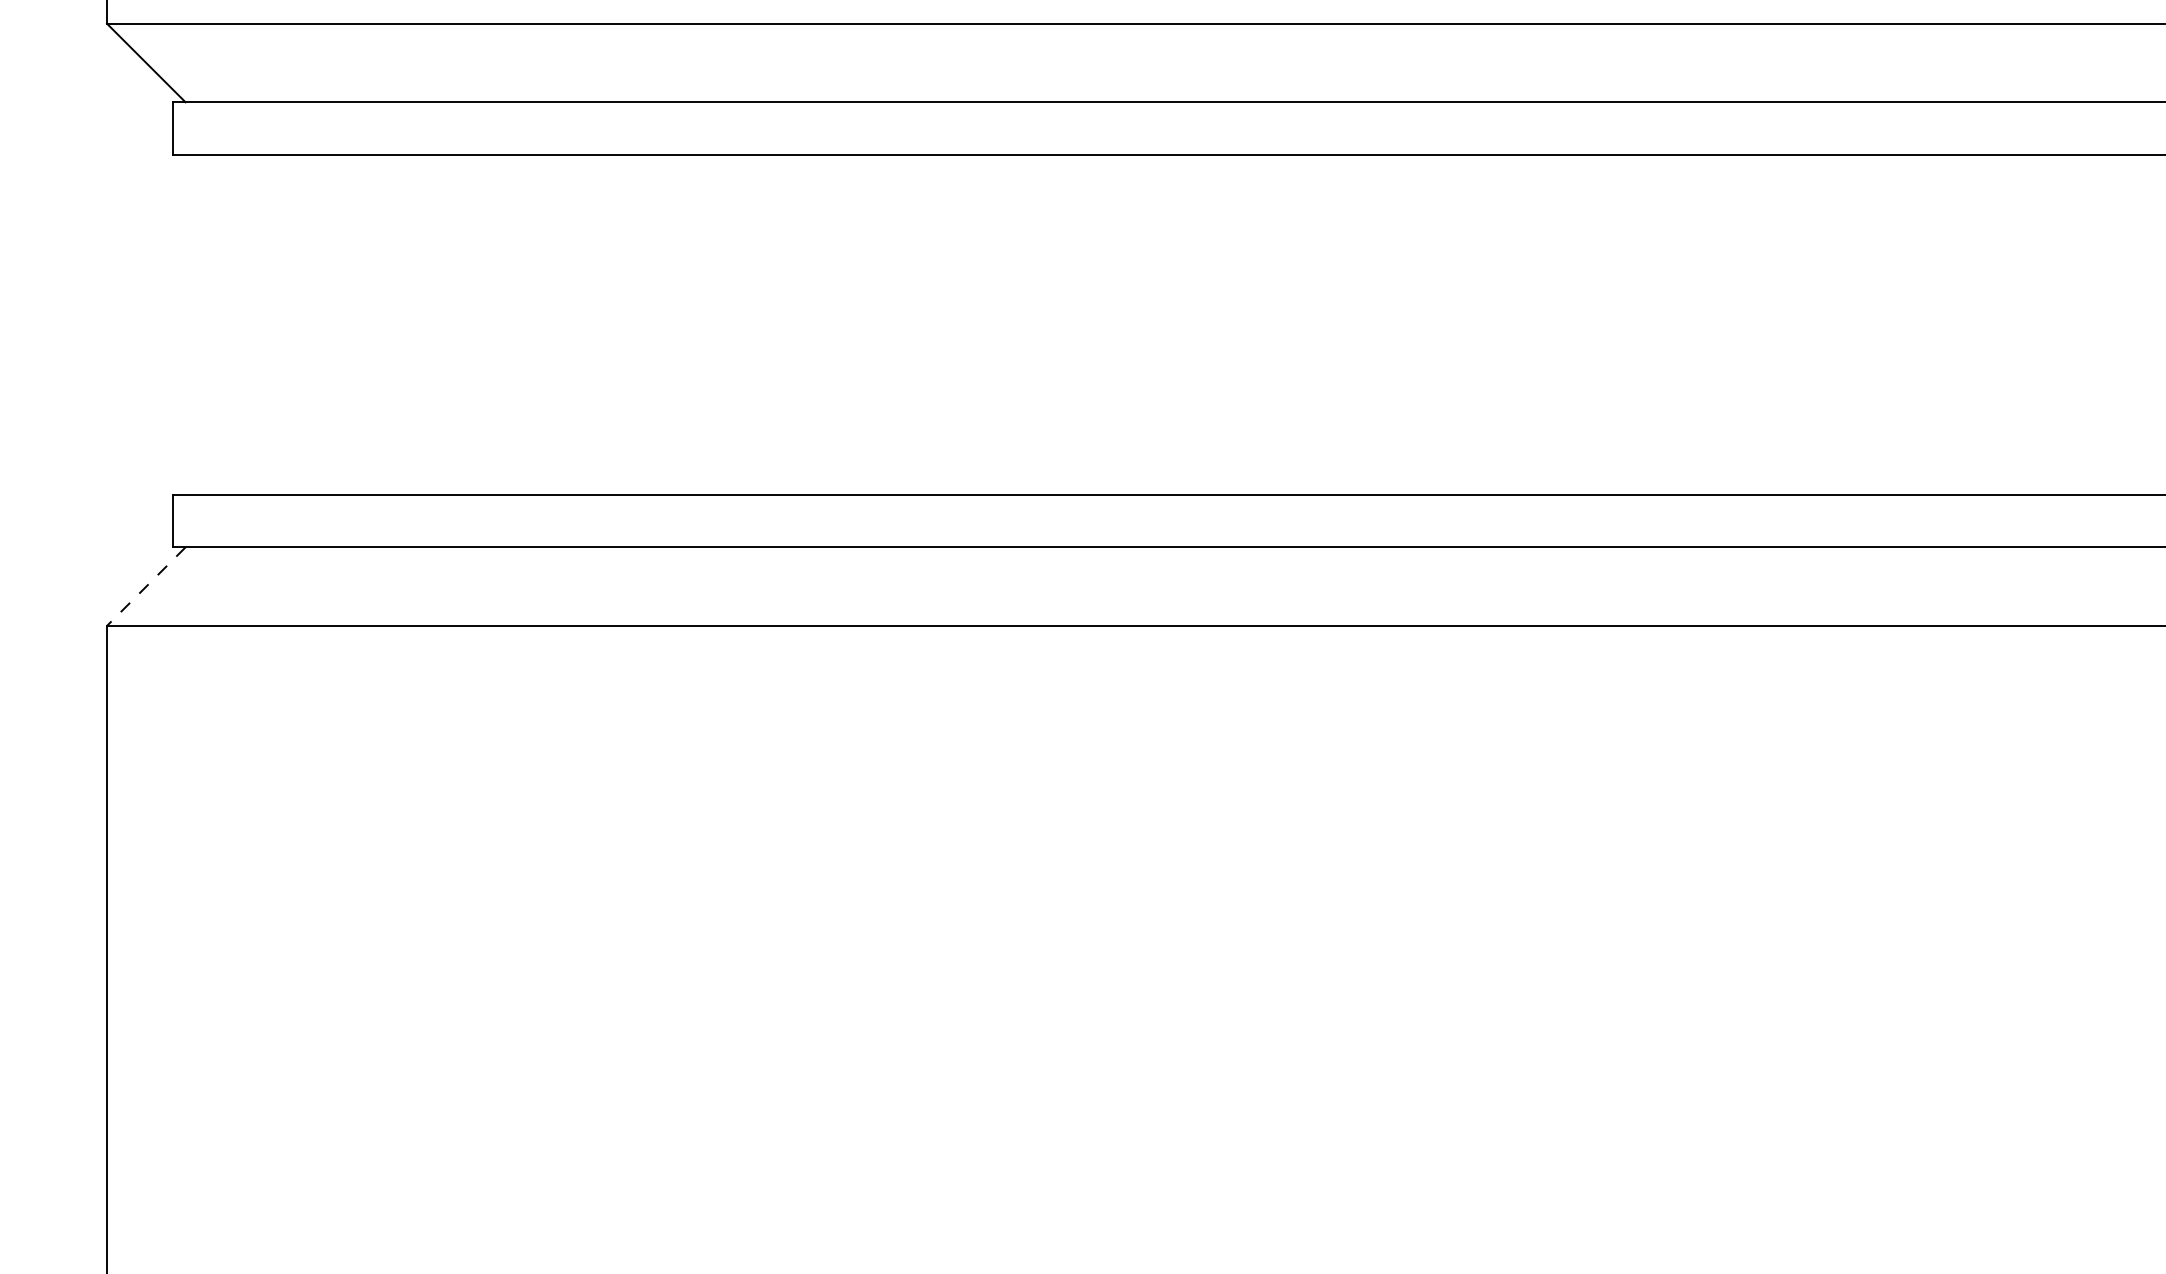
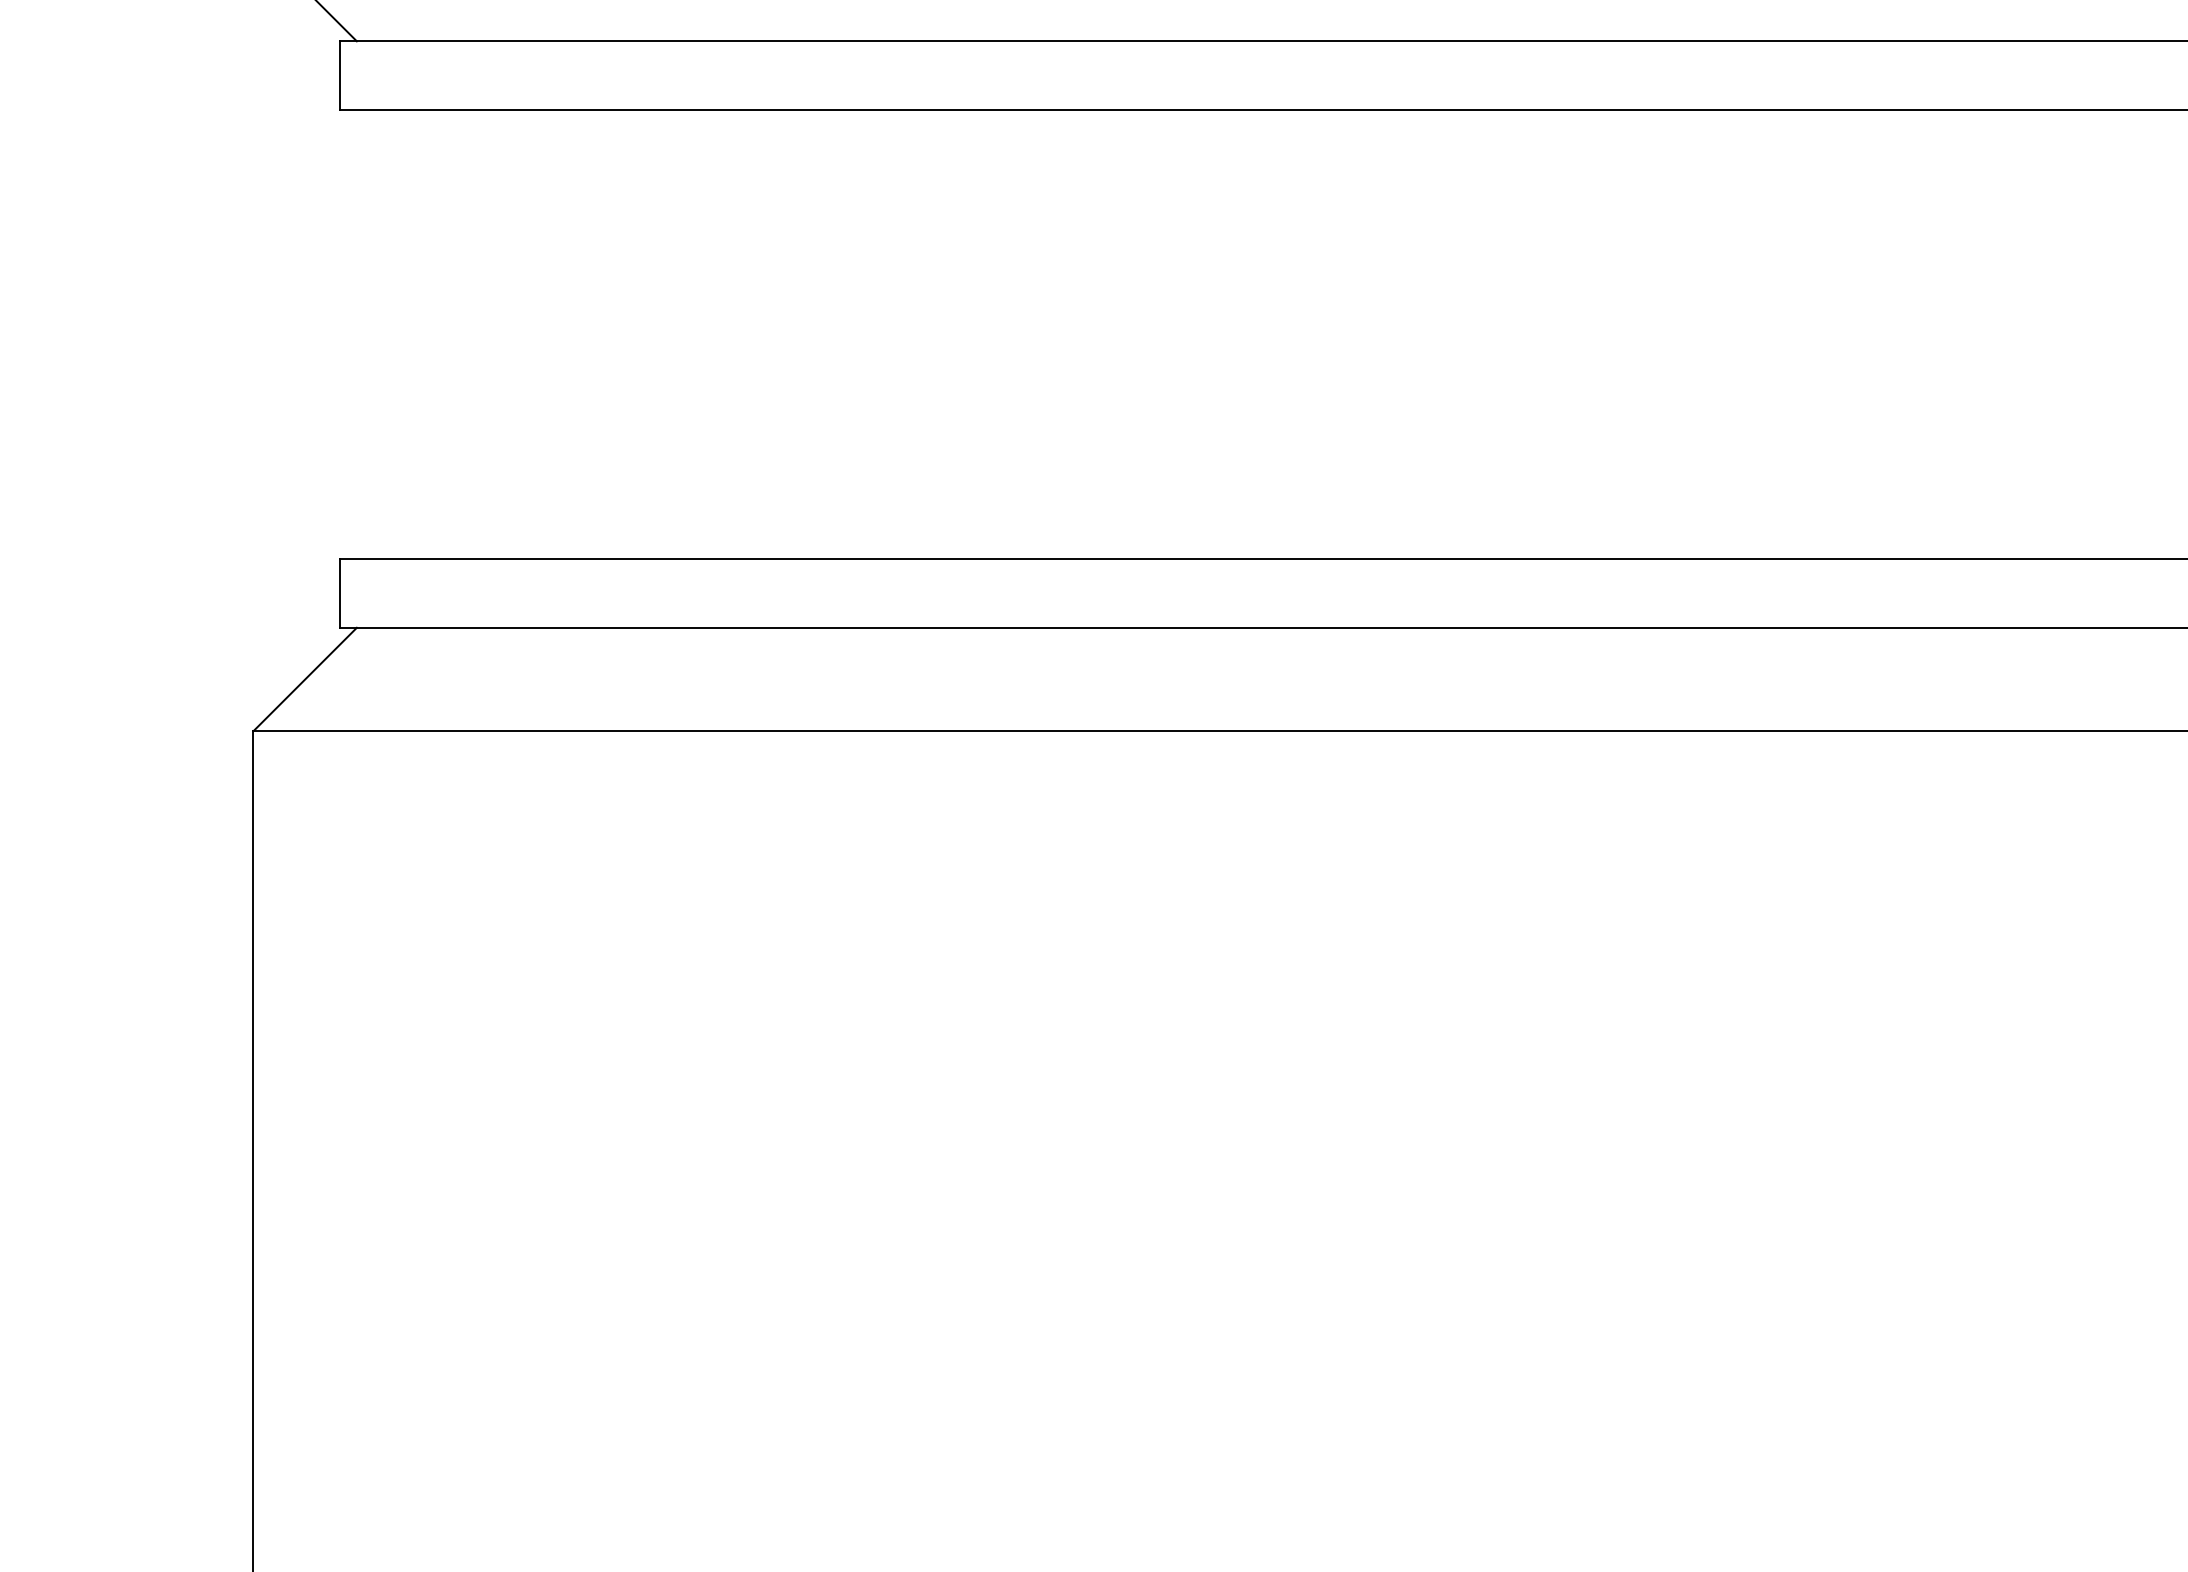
line: (146, 586) -> (305, 679), dashed -> solid

